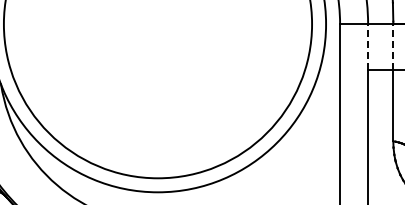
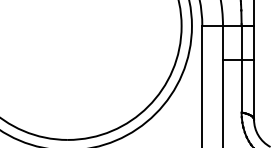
line: (368, 46) -> (223, 42), dashed -> solid
line: (393, 46) -> (241, 42), dashed -> solid

